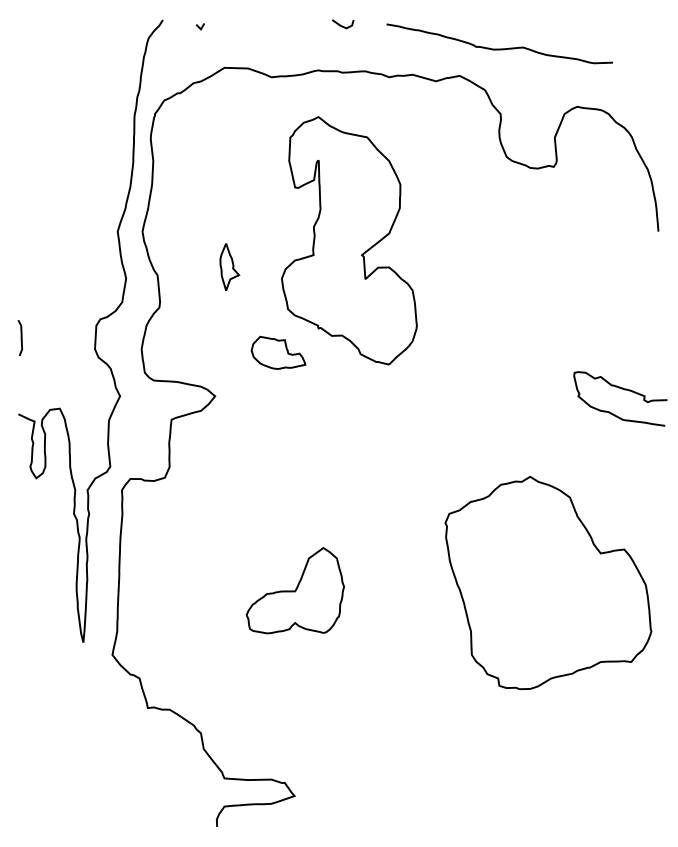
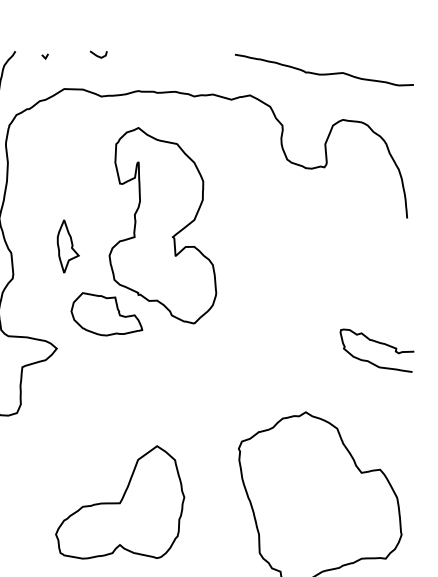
line: (342, 25) -> (98, 55), moved
curve: (499, 48) -> (324, 73), moved
part: (229, 266) -> (68, 246), size x1.43
part: (278, 352) -> (106, 314), size x1.67
part: (295, 590) -> (120, 502), size x1.67

